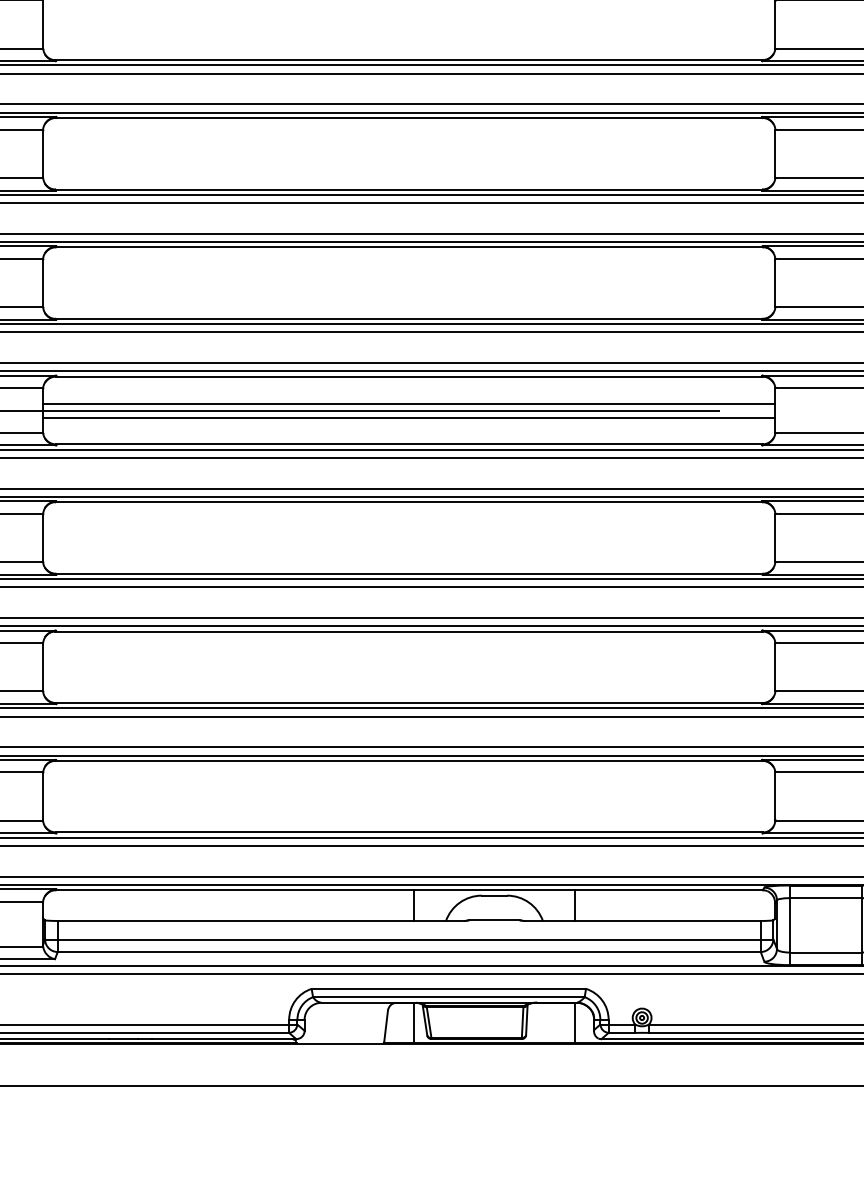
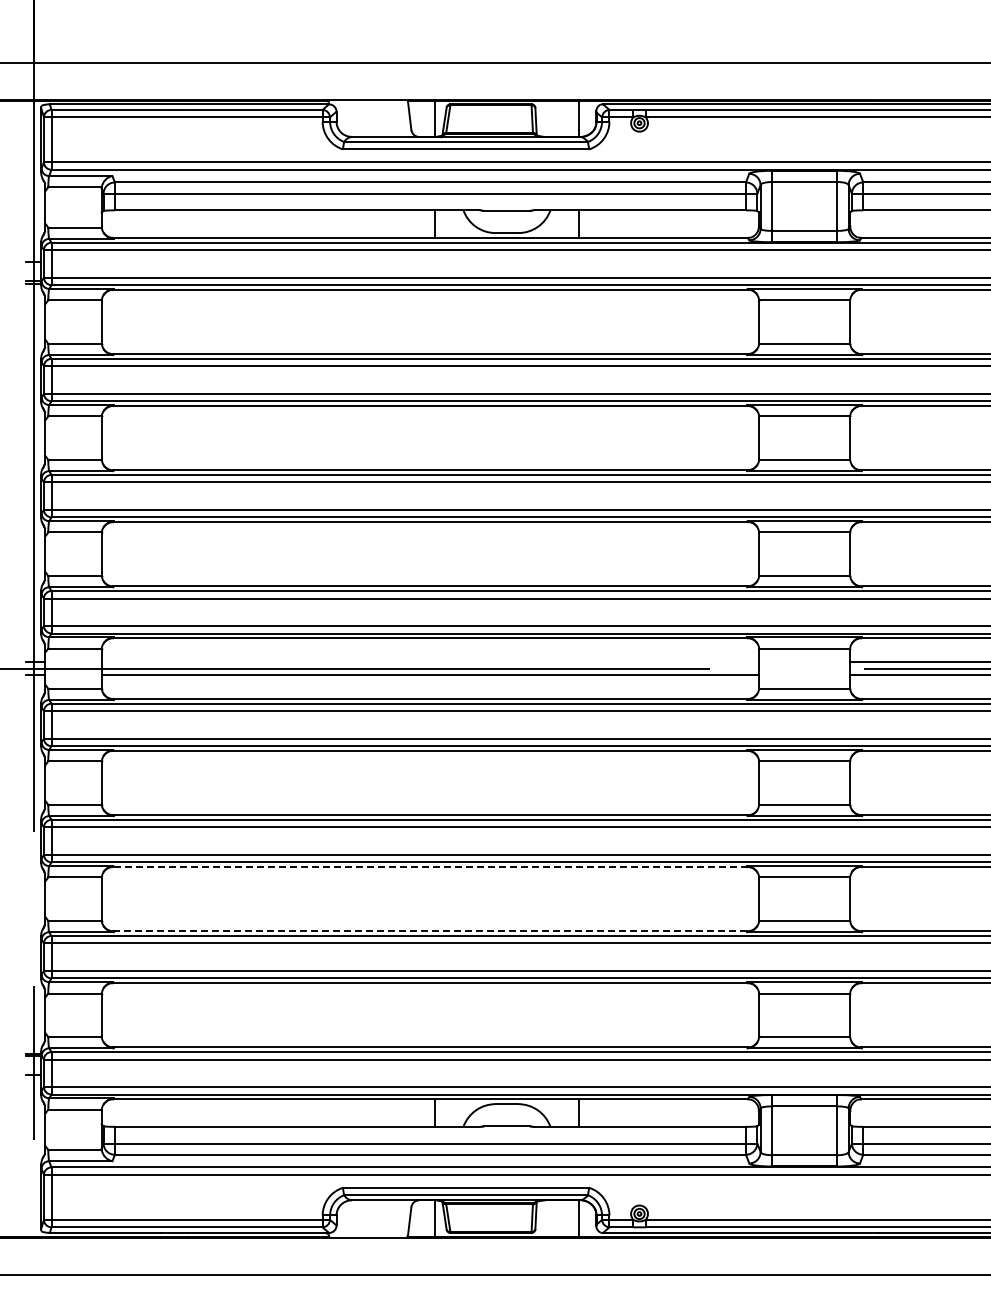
line: (409, 403) -> (430, 662), removed
line: (408, 632) -> (429, 867), solid -> dashed
line: (409, 703) -> (430, 931), solid -> dashed

